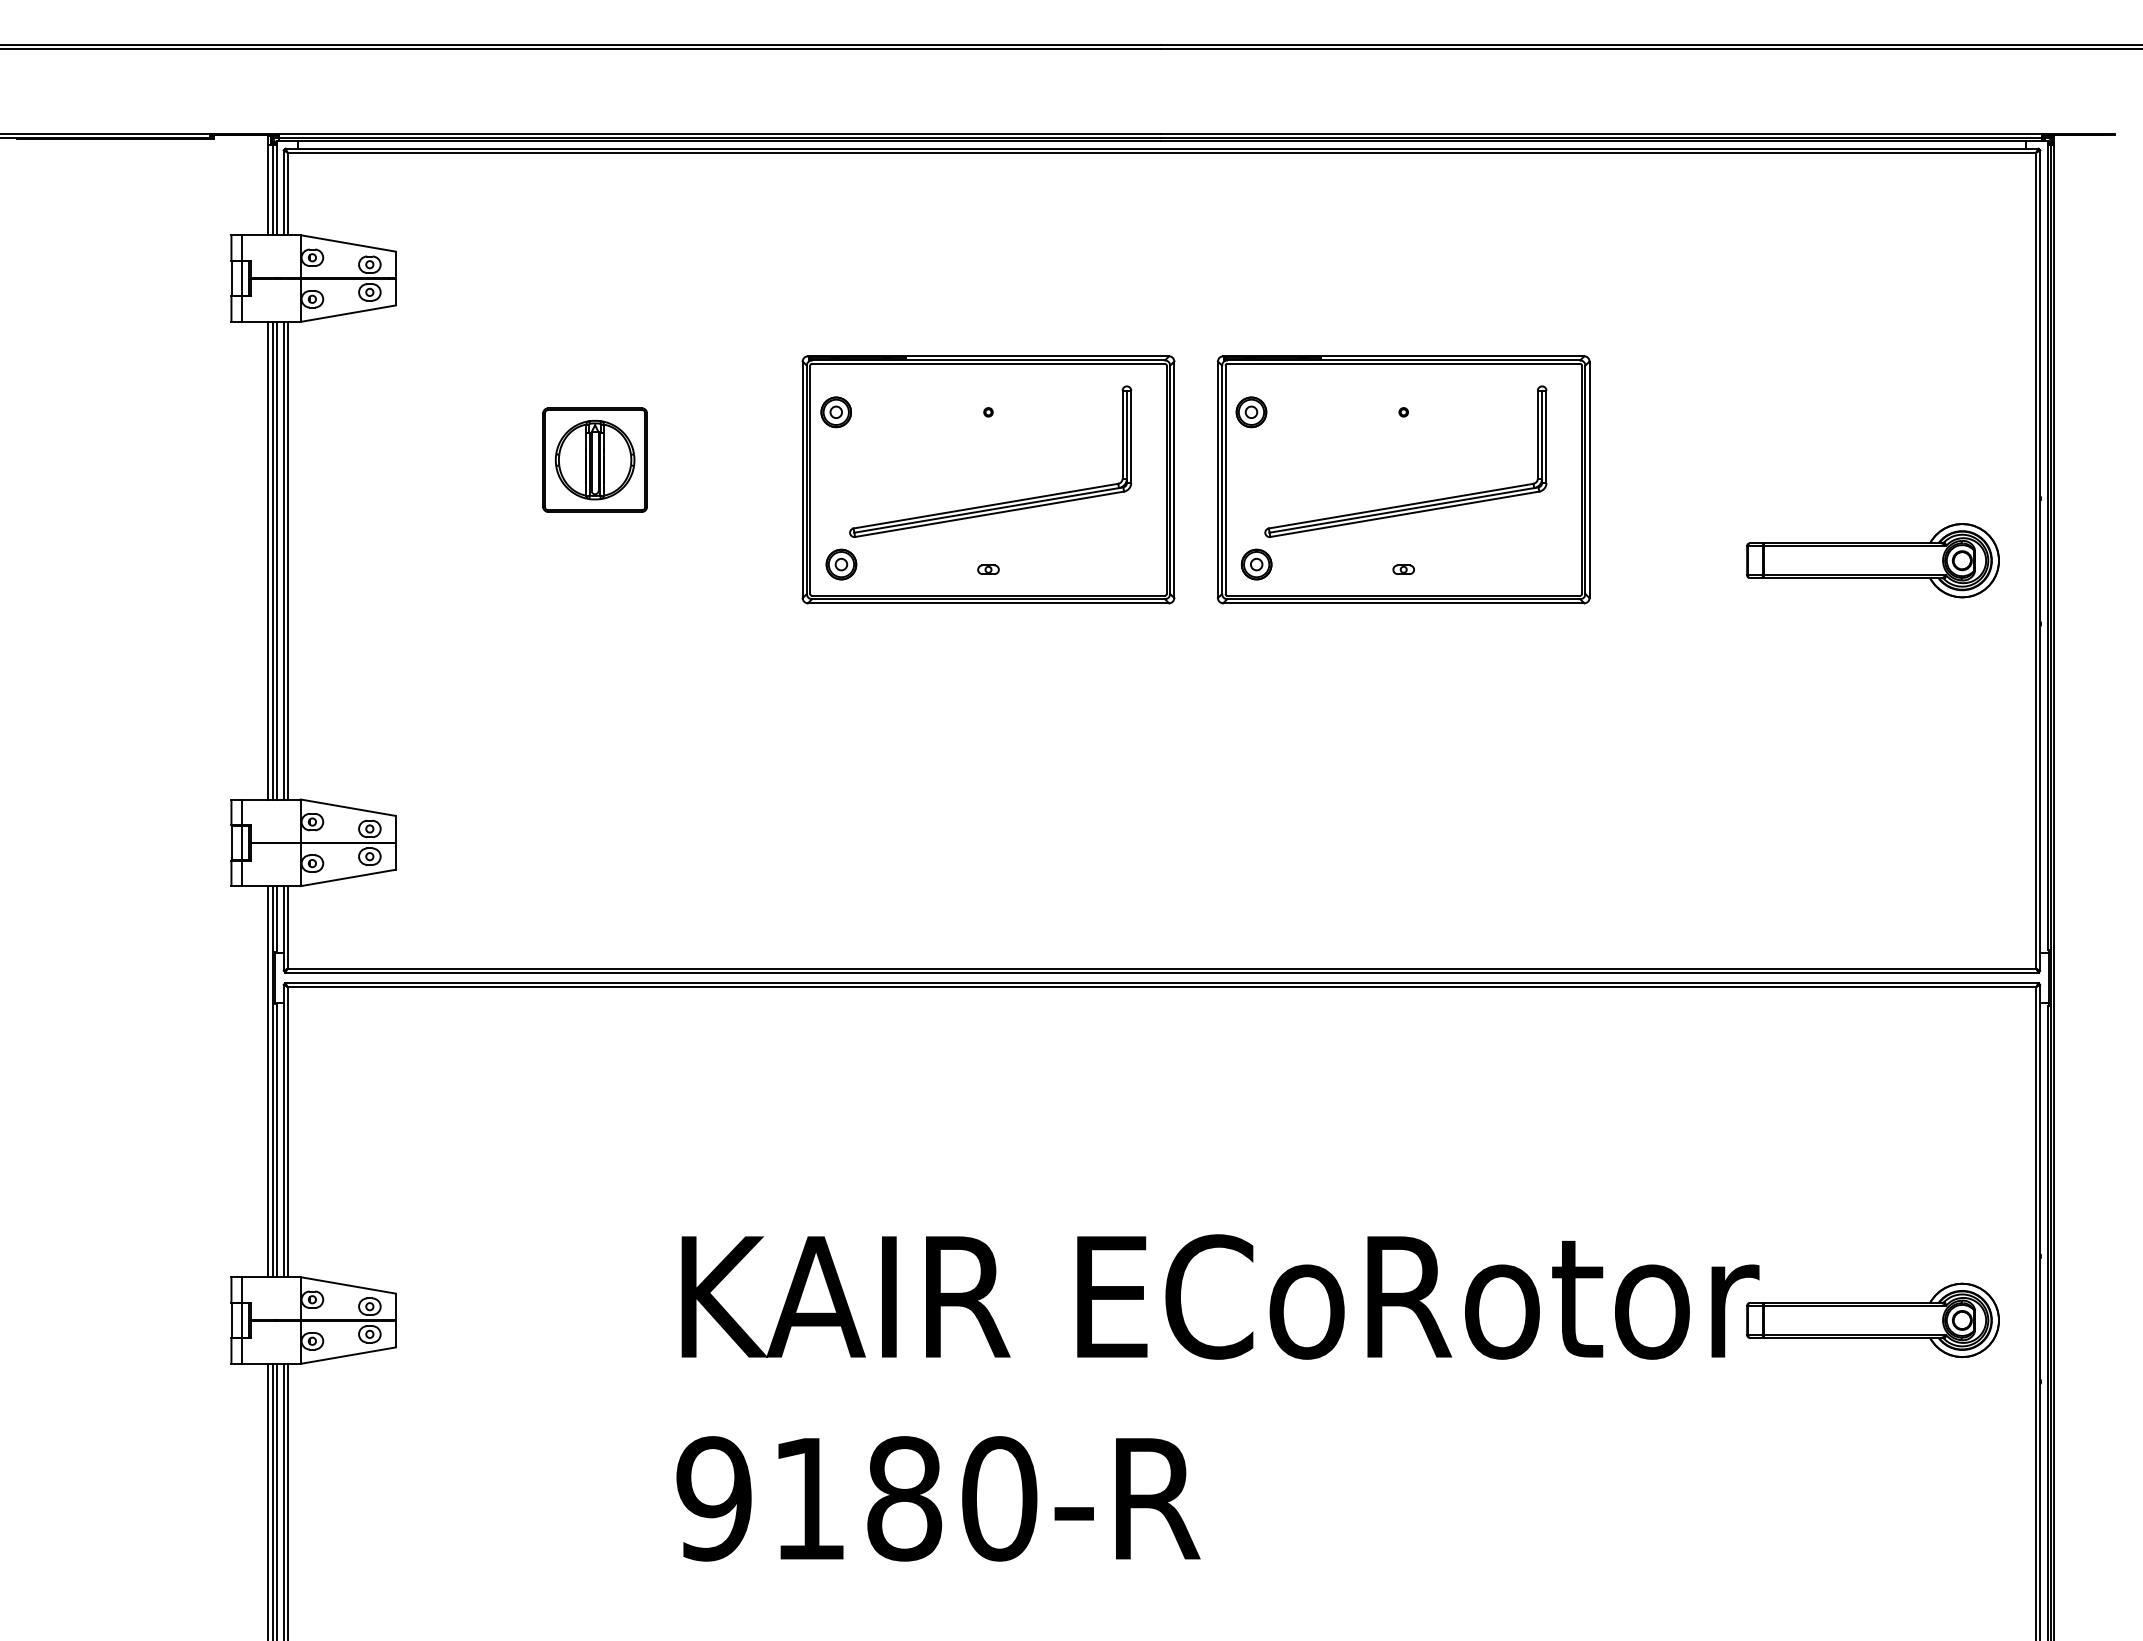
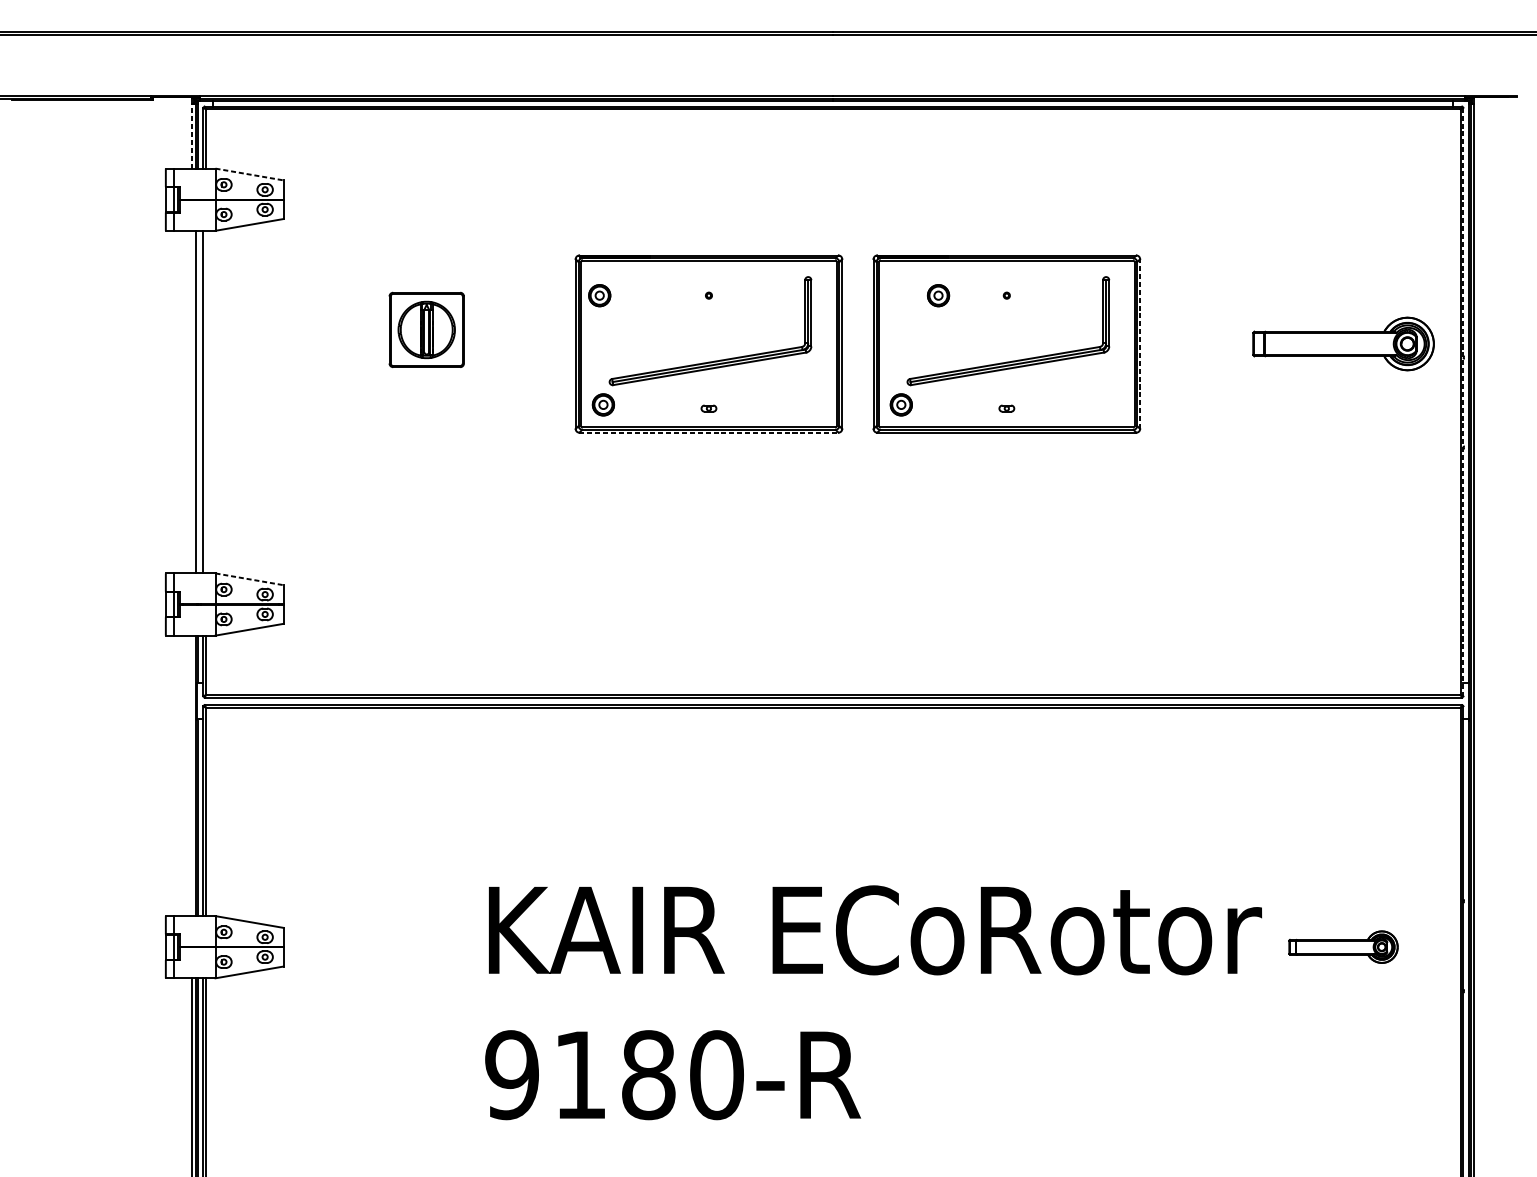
line: (268, 189) -> (192, 135), solid -> dashed
line: (348, 243) -> (249, 174), solid -> dashed
part: (1251, 412) -> (938, 295), moved
line: (1589, 479) -> (1140, 343), solid -> dashed
line: (268, 560) -> (192, 401), removed
line: (276, 560) -> (198, 401), removed
line: (287, 560) -> (206, 401), removed
part: (1872, 560) -> (1343, 343), moved
line: (2040, 561) -> (1463, 402), solid -> dashed
line: (988, 603) -> (708, 432), solid -> dashed
line: (348, 807) -> (249, 579), solid -> dashed
line: (268, 1081) -> (192, 775), removed
part: (1872, 1320) -> (1343, 947), size x0.6

